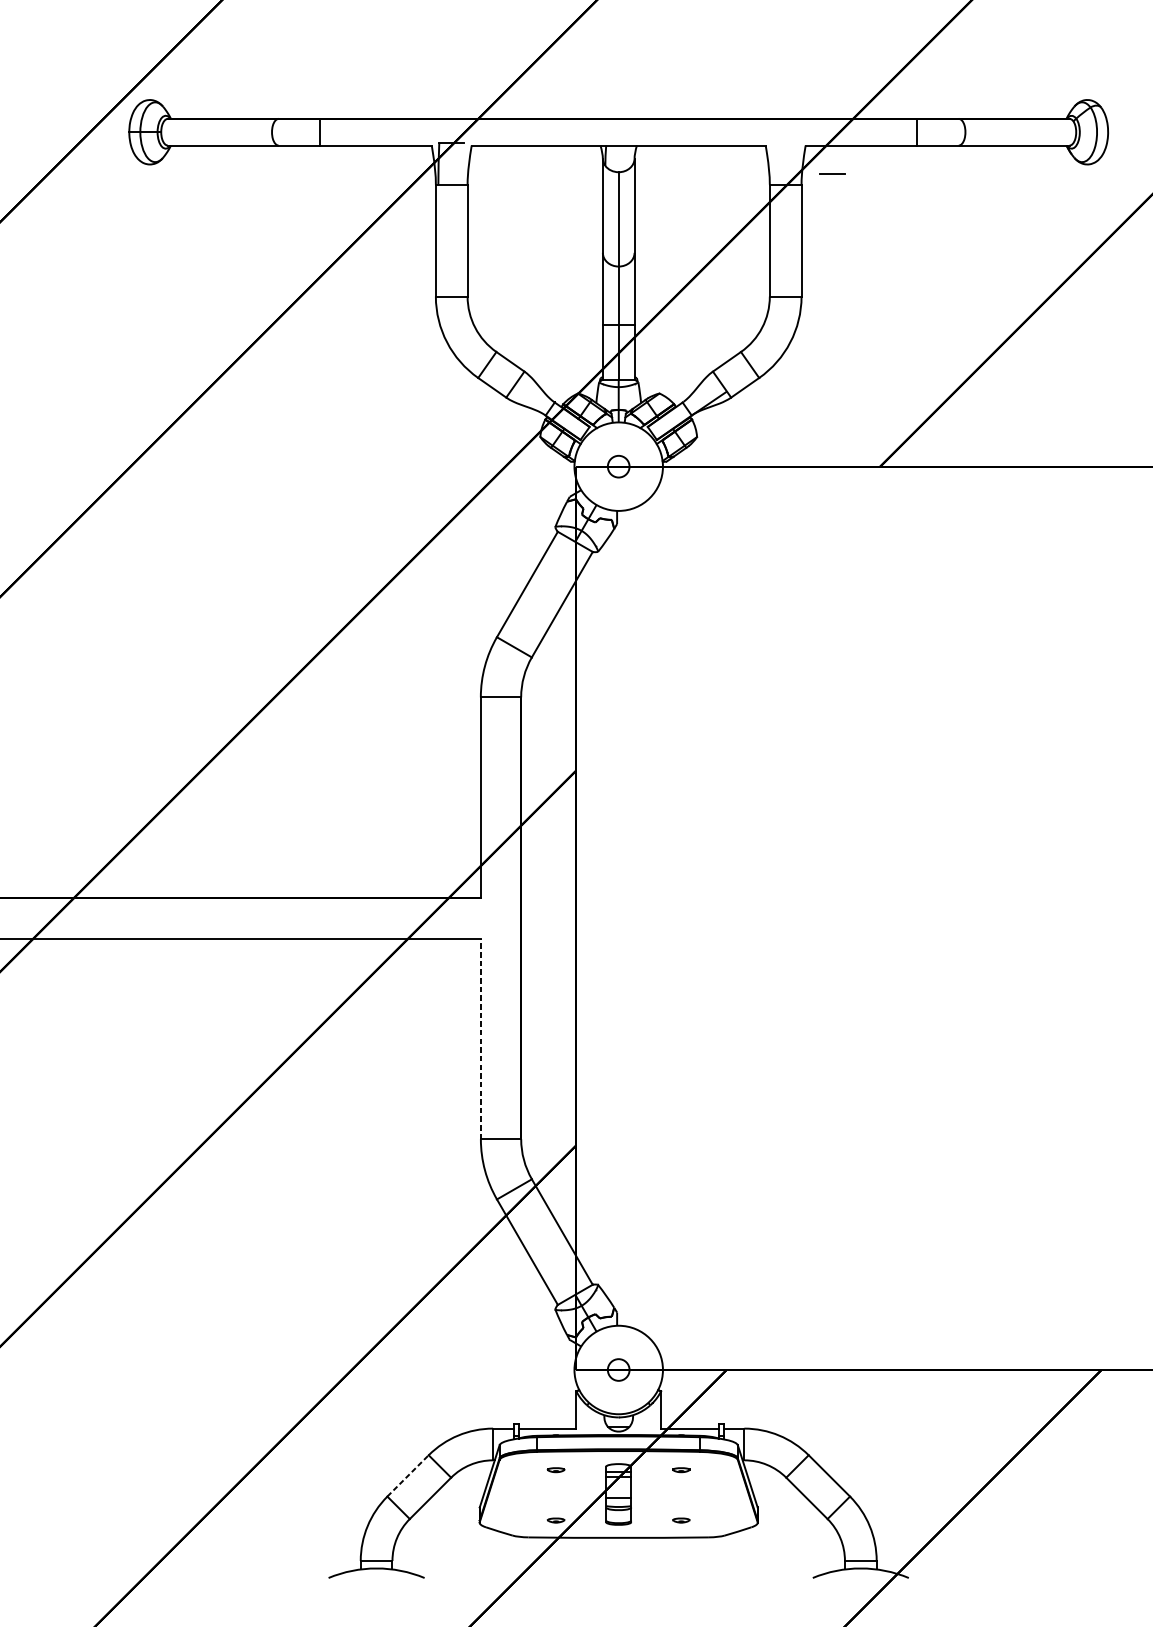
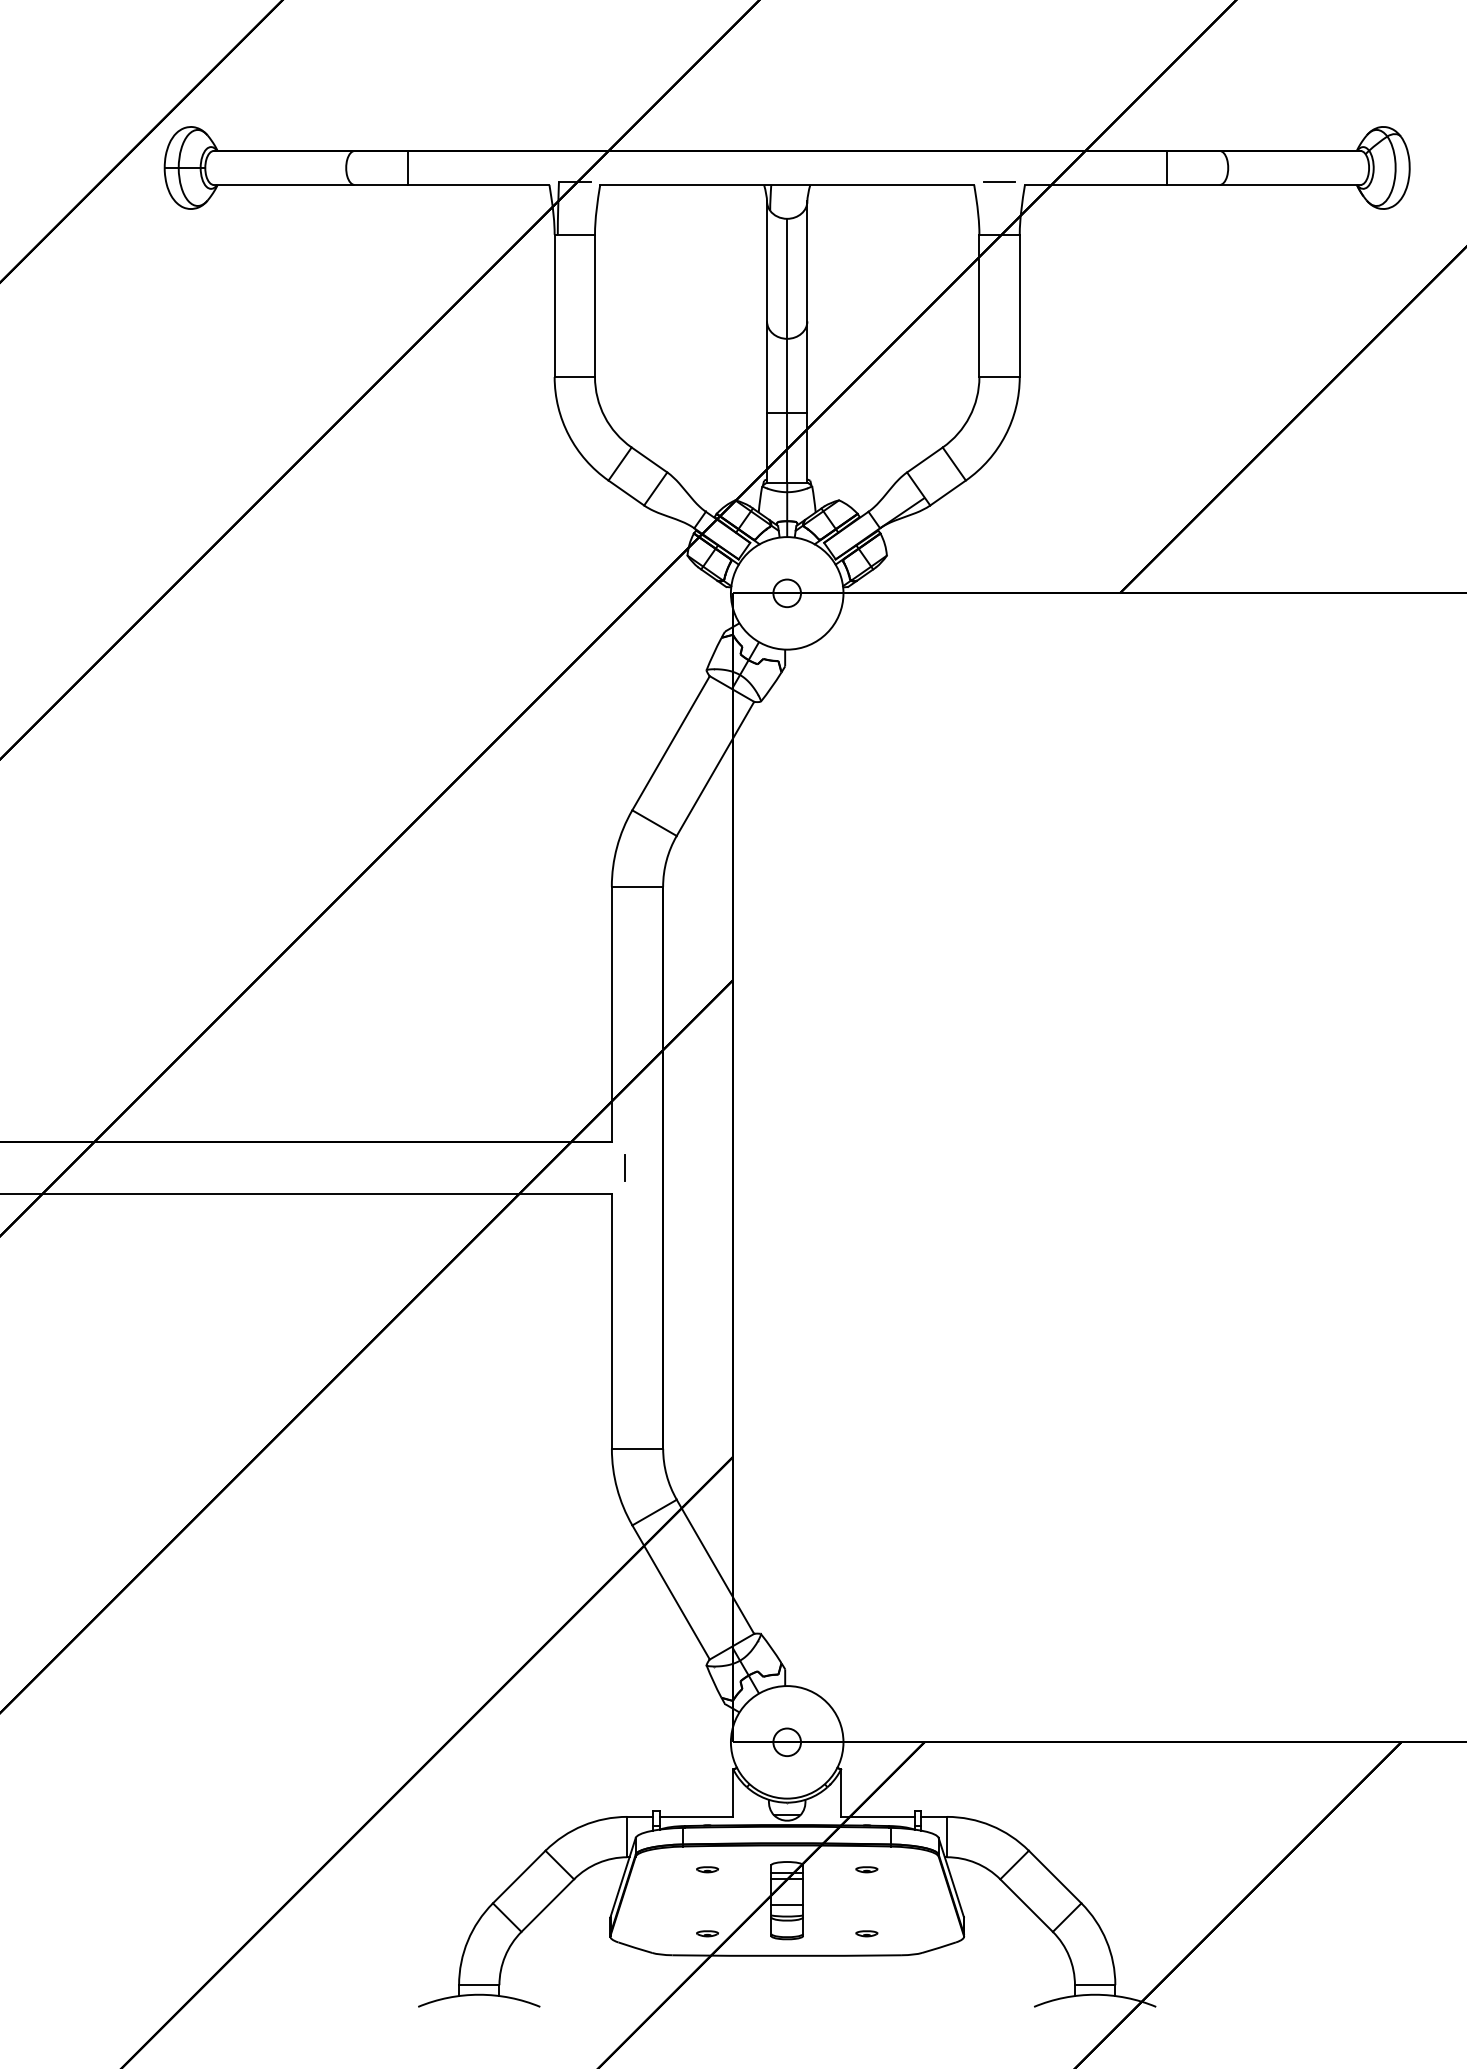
line: (832, 174) -> (999, 181), moved
line: (490, 918) -> (624, 1167), added
line: (480, 1039) -> (611, 1321), dashed -> solid
line: (408, 1475) -> (519, 1876), dashed -> solid

